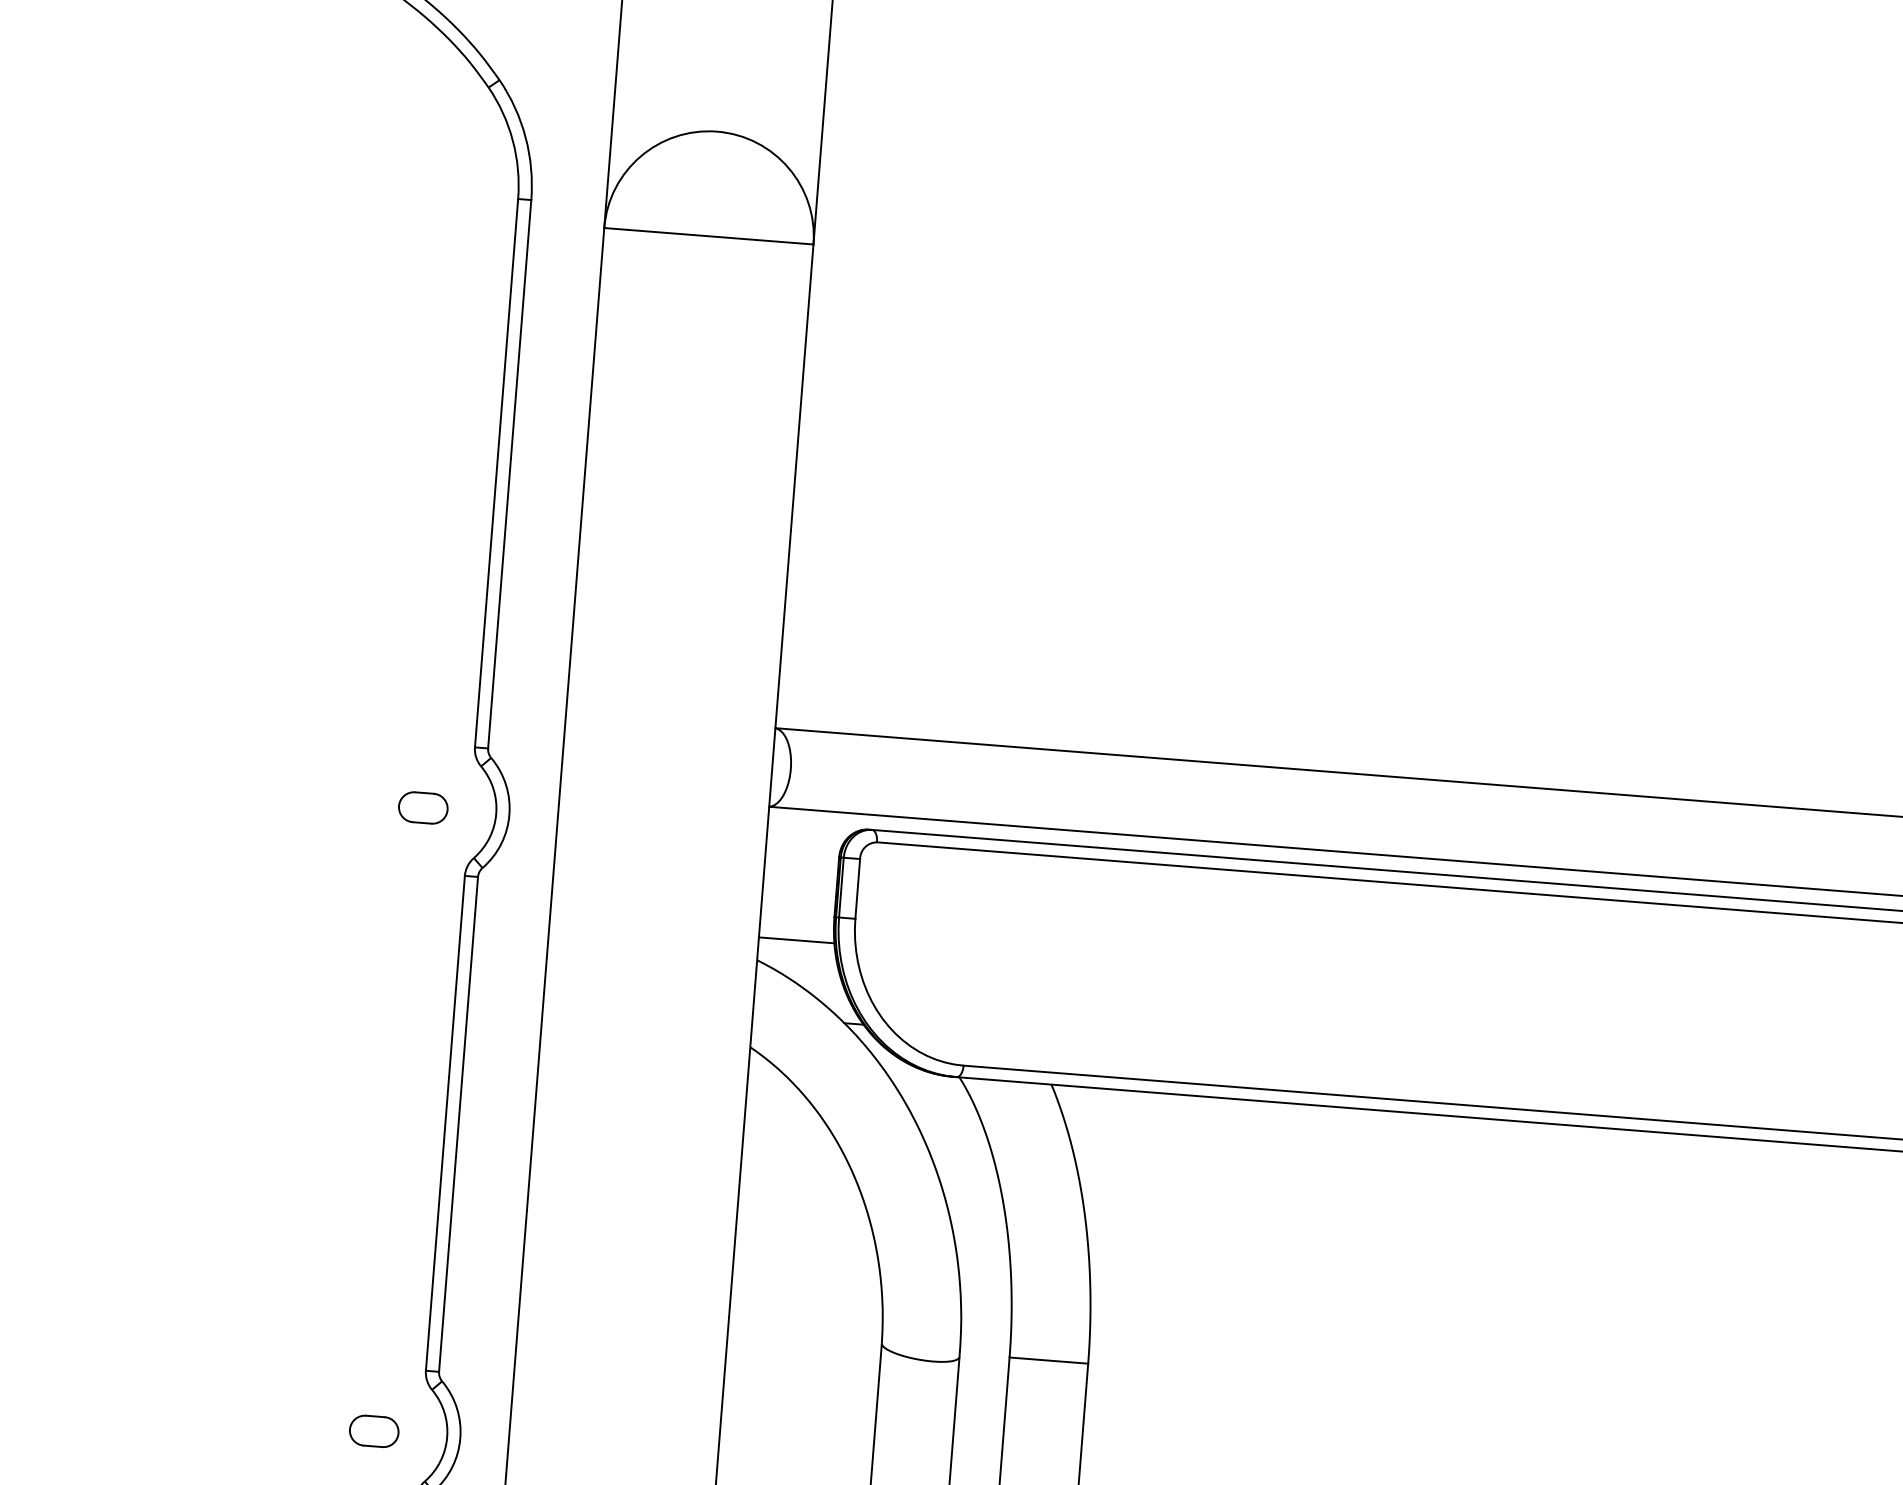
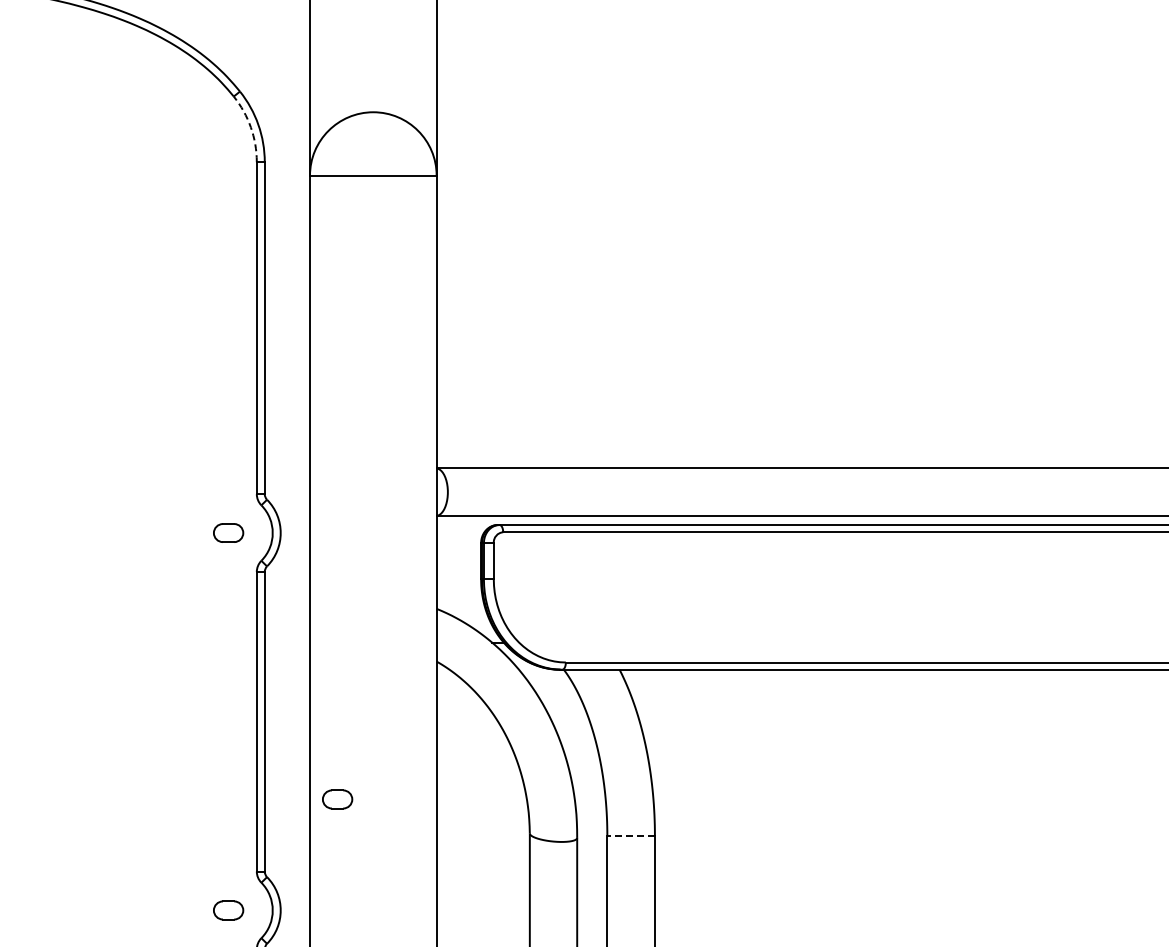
arc: (512, 140) -> (250, 127), solid -> dashed
line: (796, 941) -> (459, 595), removed
part: (568, 1262) -> (337, 799), added
line: (1049, 1359) -> (631, 835), solid -> dashed

